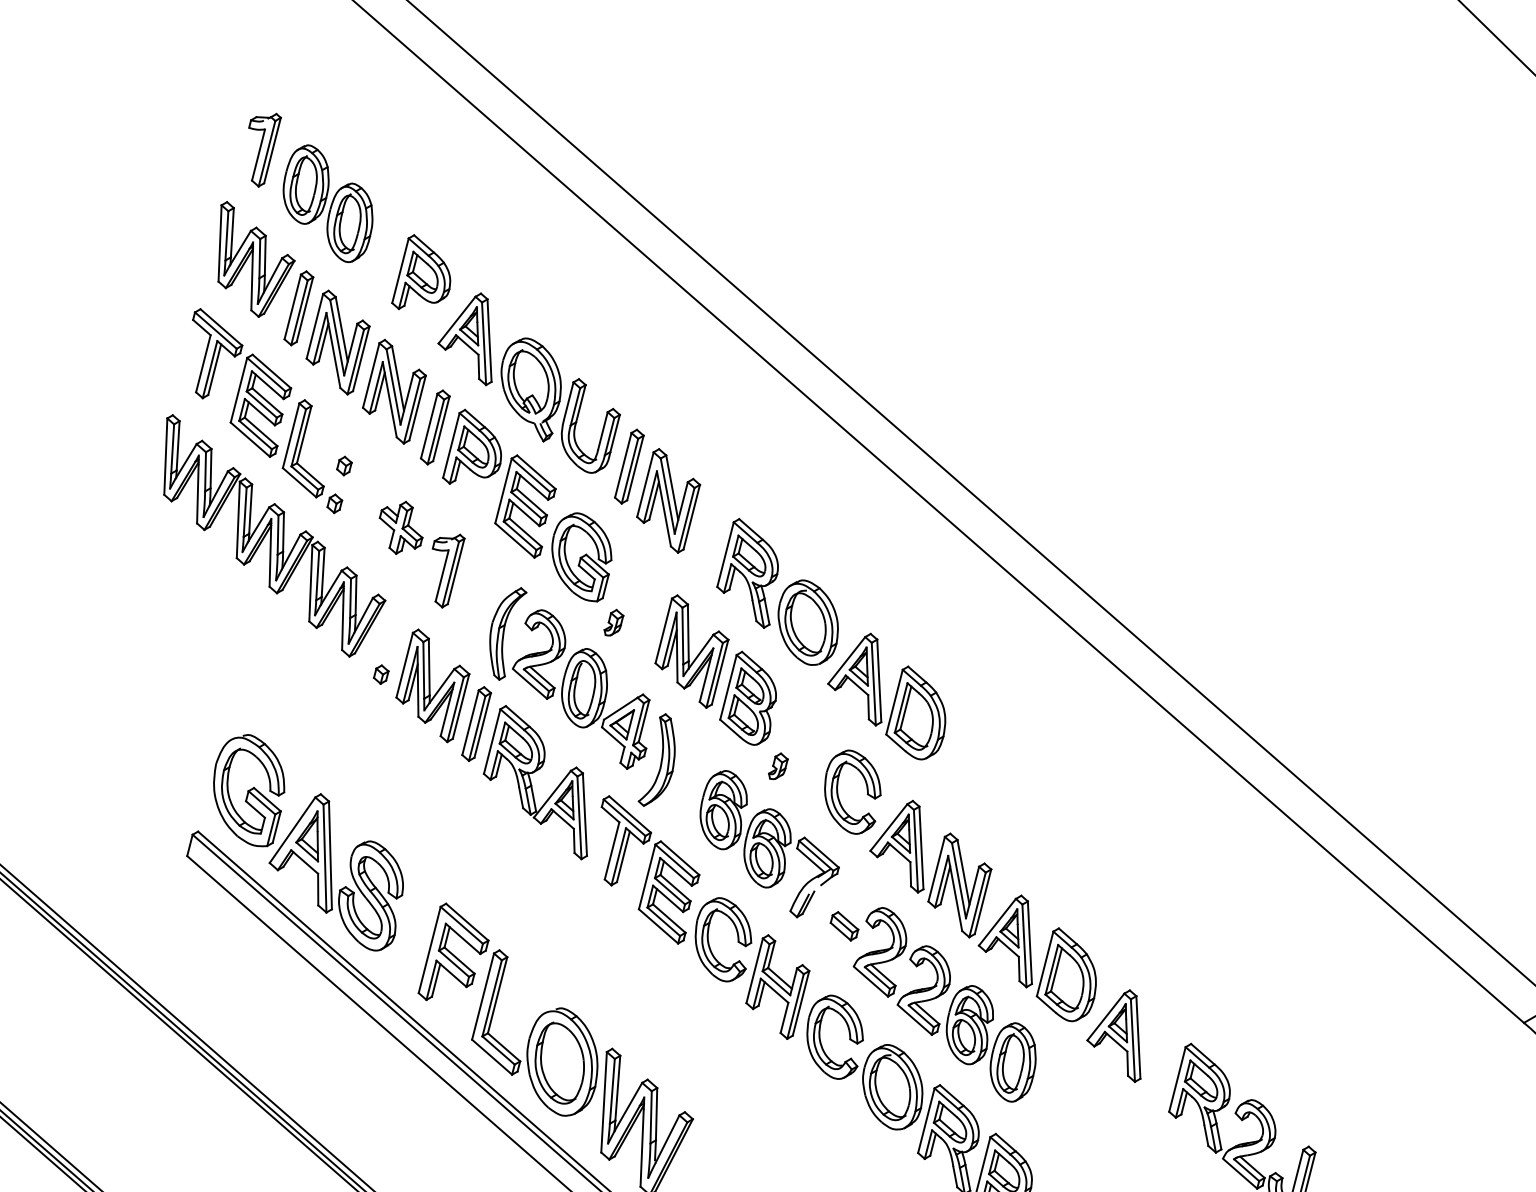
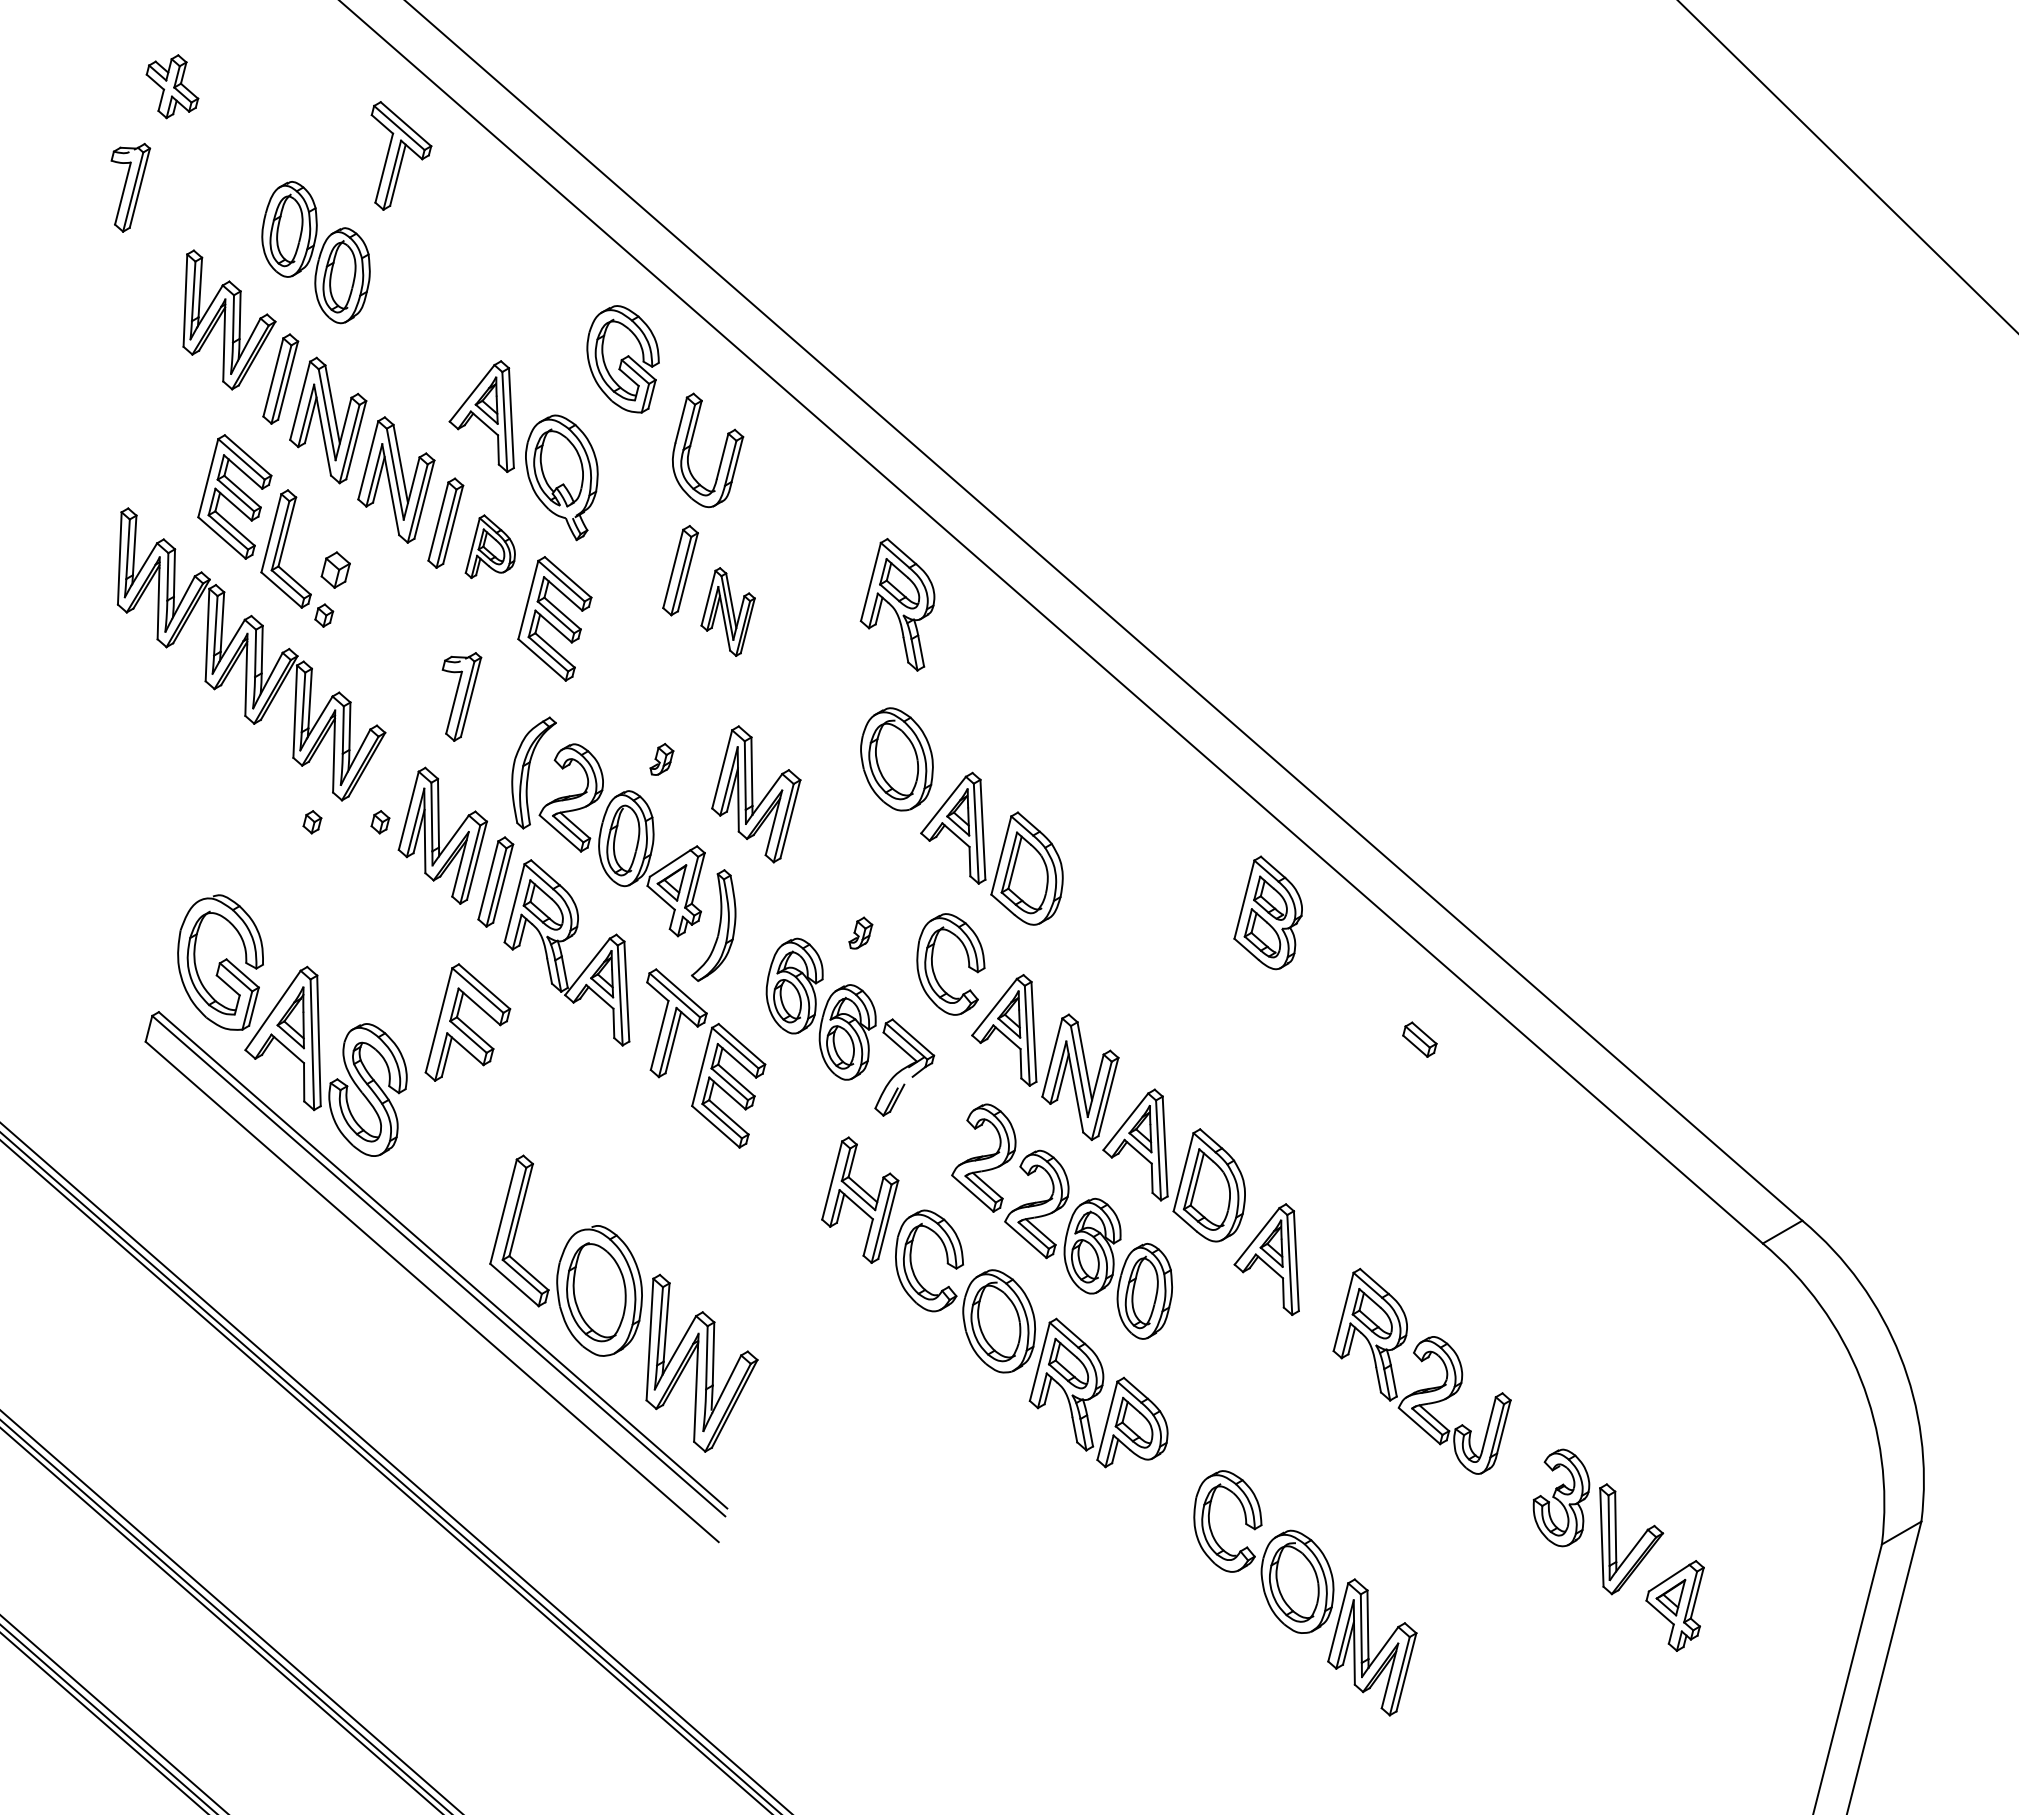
part: (264, 149) -> (130, 187), moved
part: (421, 271) -> (428, 334), removed
part: (217, 353) -> (401, 155), moved
part: (602, 430) -> (721, 455), moved
part: (472, 446) -> (490, 546), size x0.7
part: (344, 465) -> (335, 569), size x1.6
part: (668, 500) -> (728, 611), size x0.7
part: (401, 527) -> (172, 86), moved
part: (581, 557) -> (622, 359), moved
part: (747, 573) -> (897, 604), moved
part: (325, 674) -> (312, 822), added
part: (747, 698) -> (1267, 912), moved
part: (844, 926) -> (1419, 1039), moved
part: (709, 943) -> (777, 1147), removed
part: (453, 951) -> (467, 1022), moved

